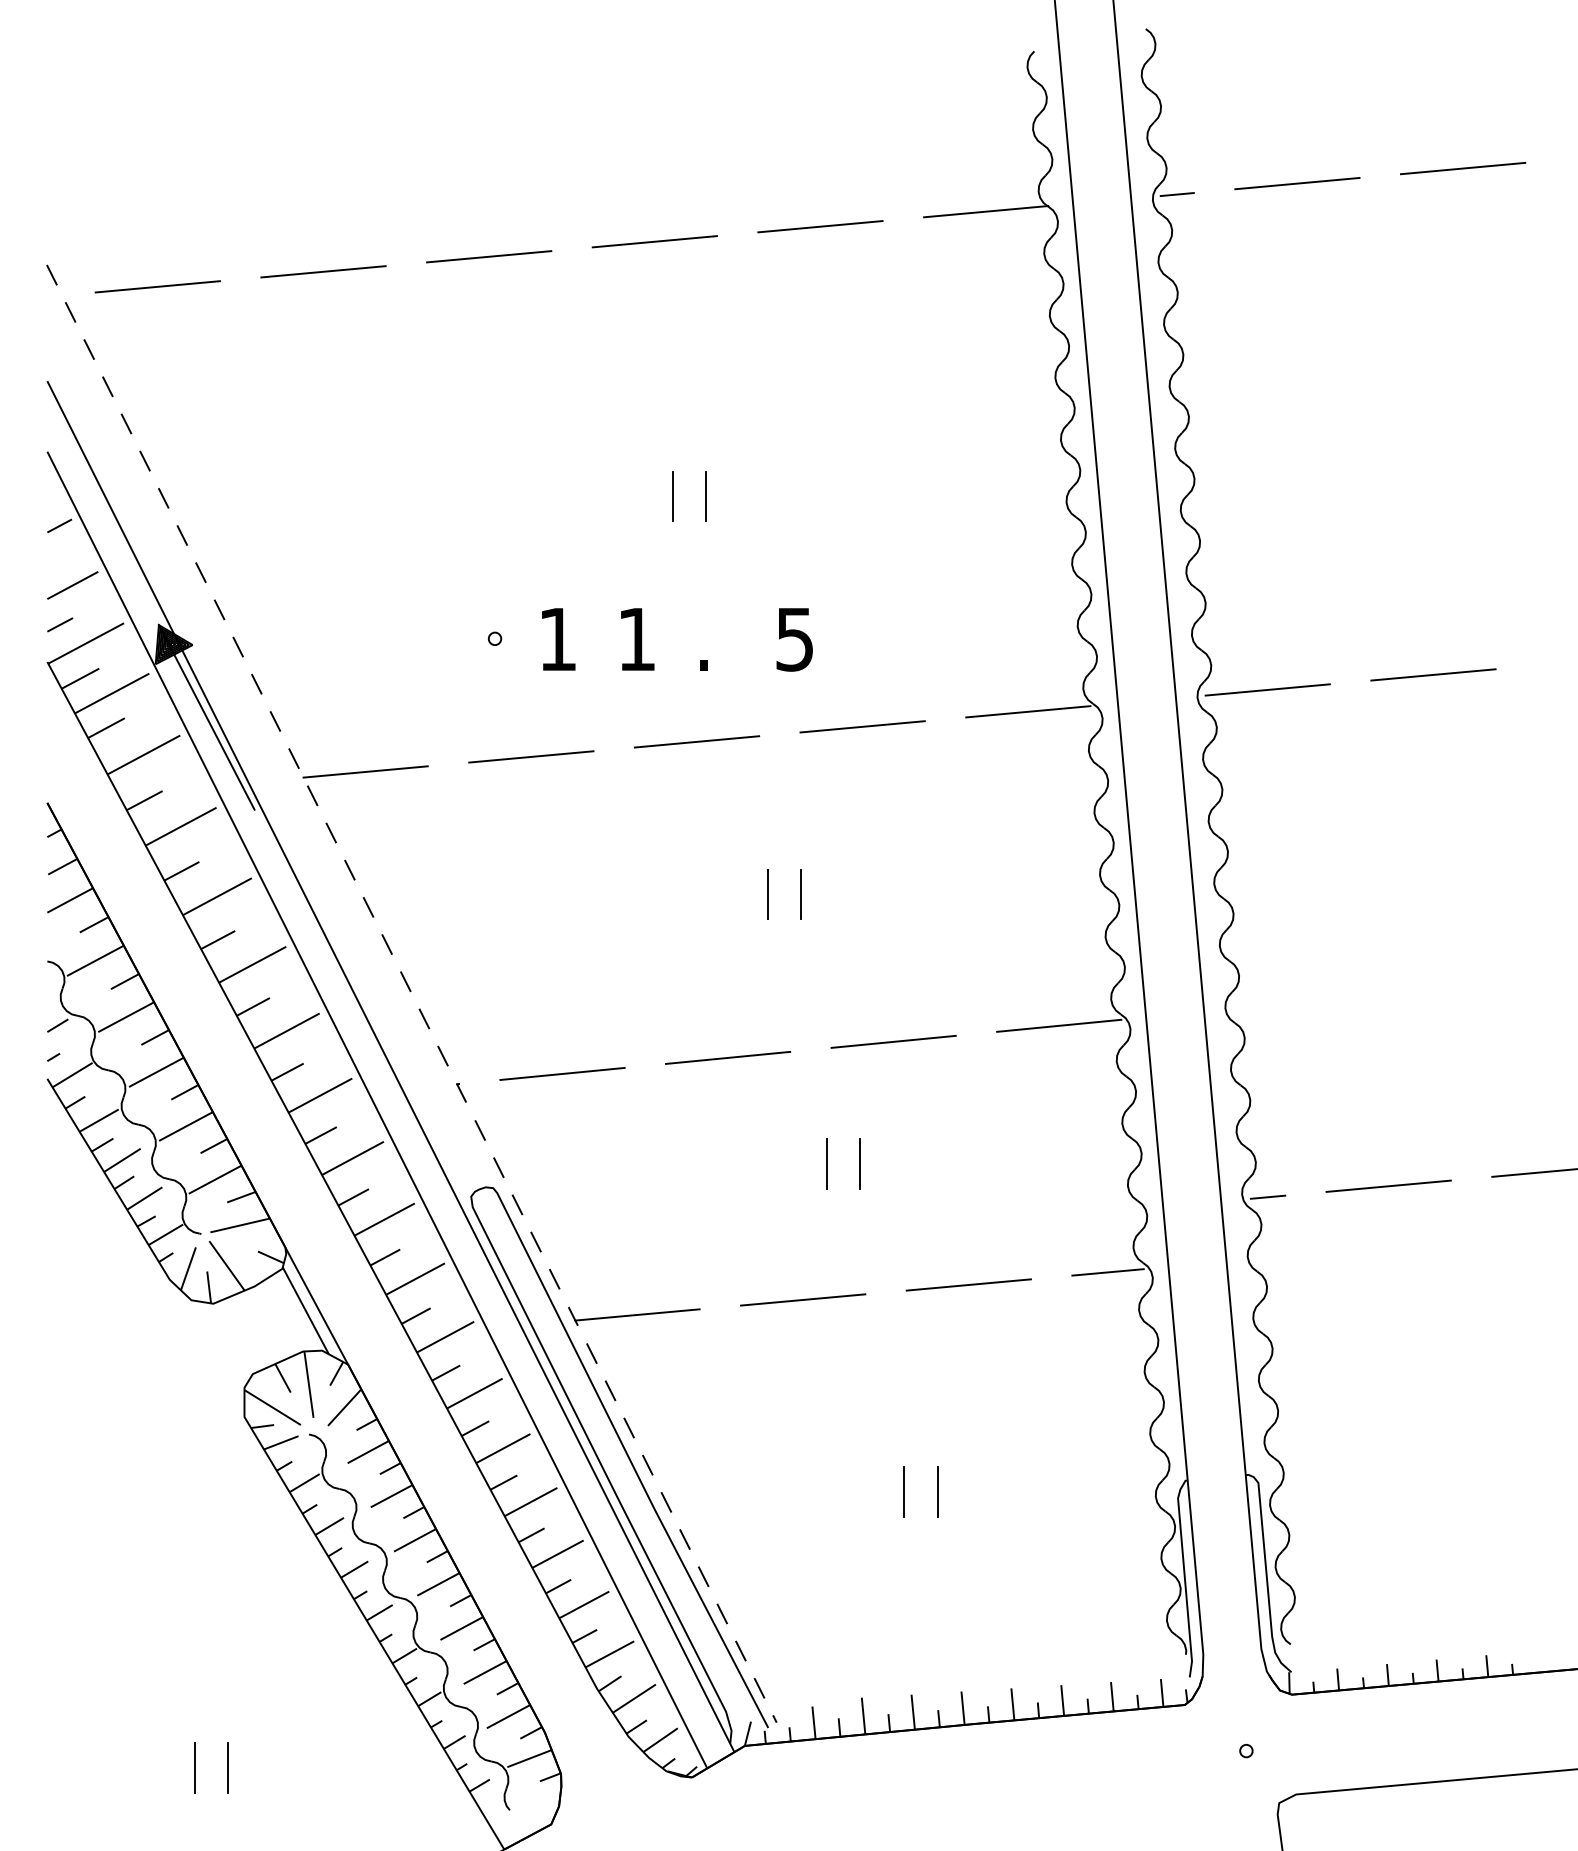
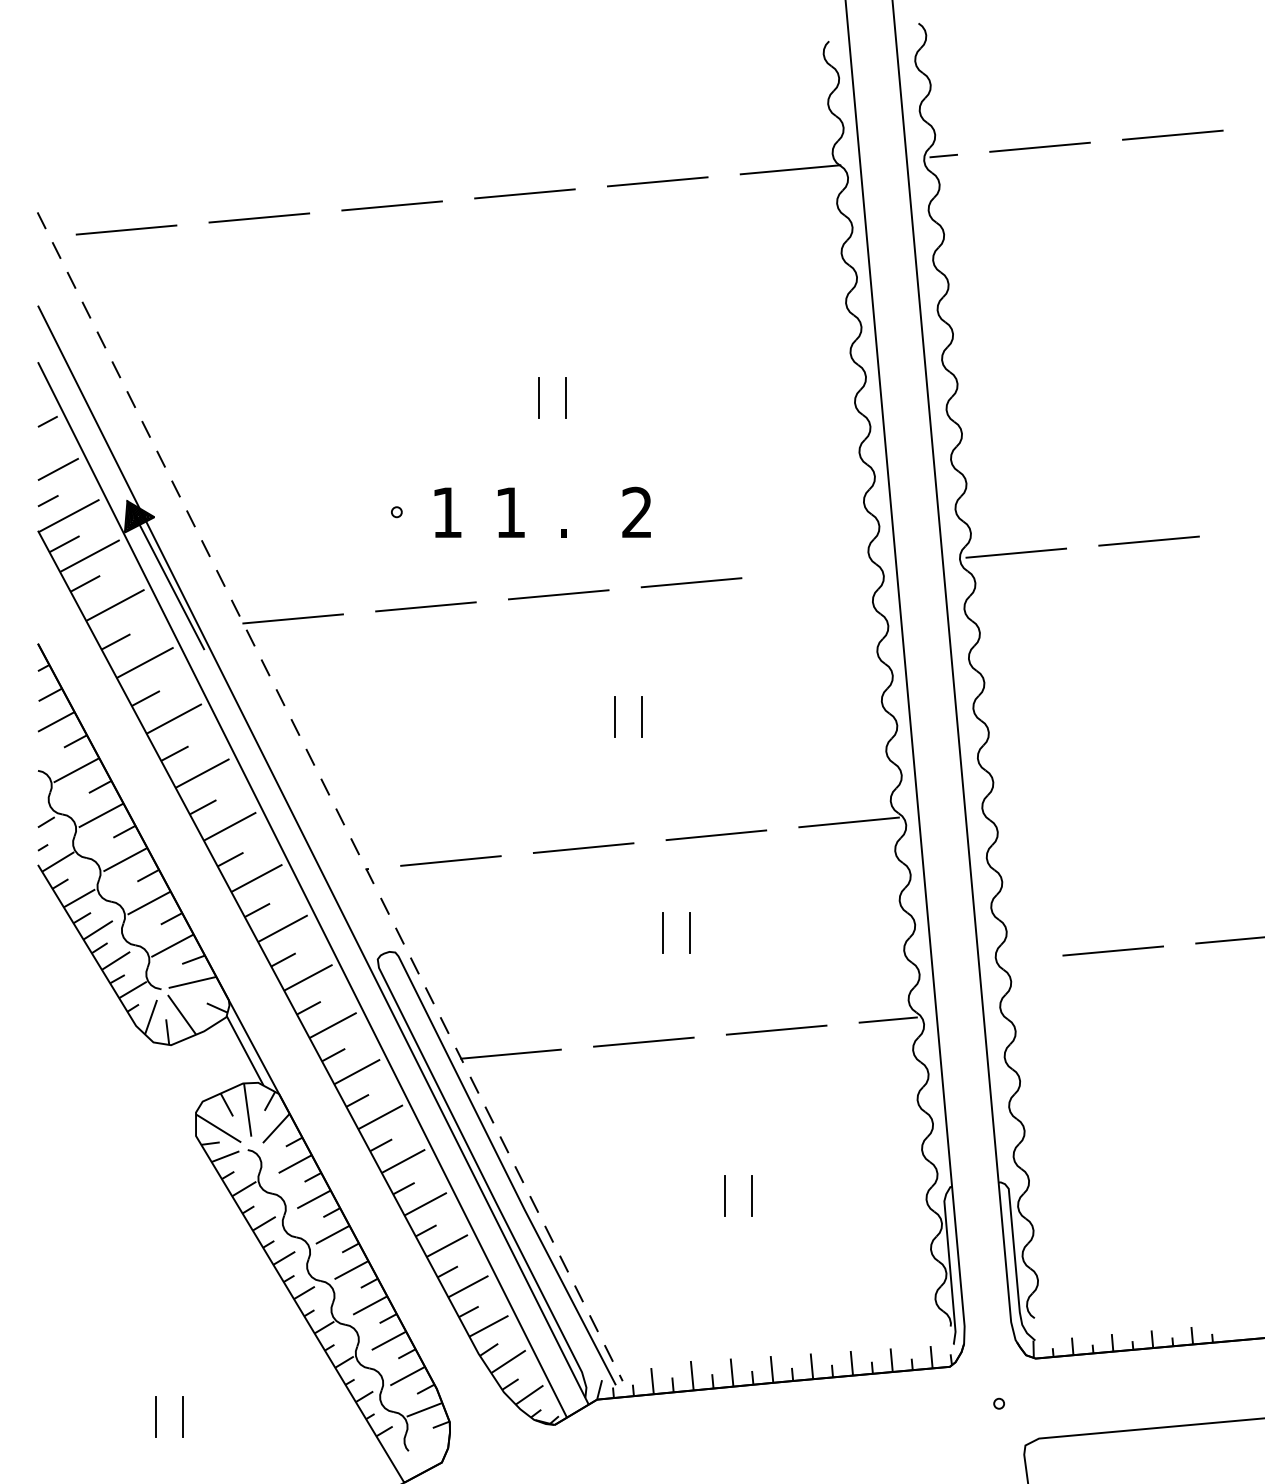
text: (794, 639) -> (636, 512), 5 -> 2
line: (1028, 711) -> (824, 570), removed
line: (1267, 1196) -> (1016, 959), removed

